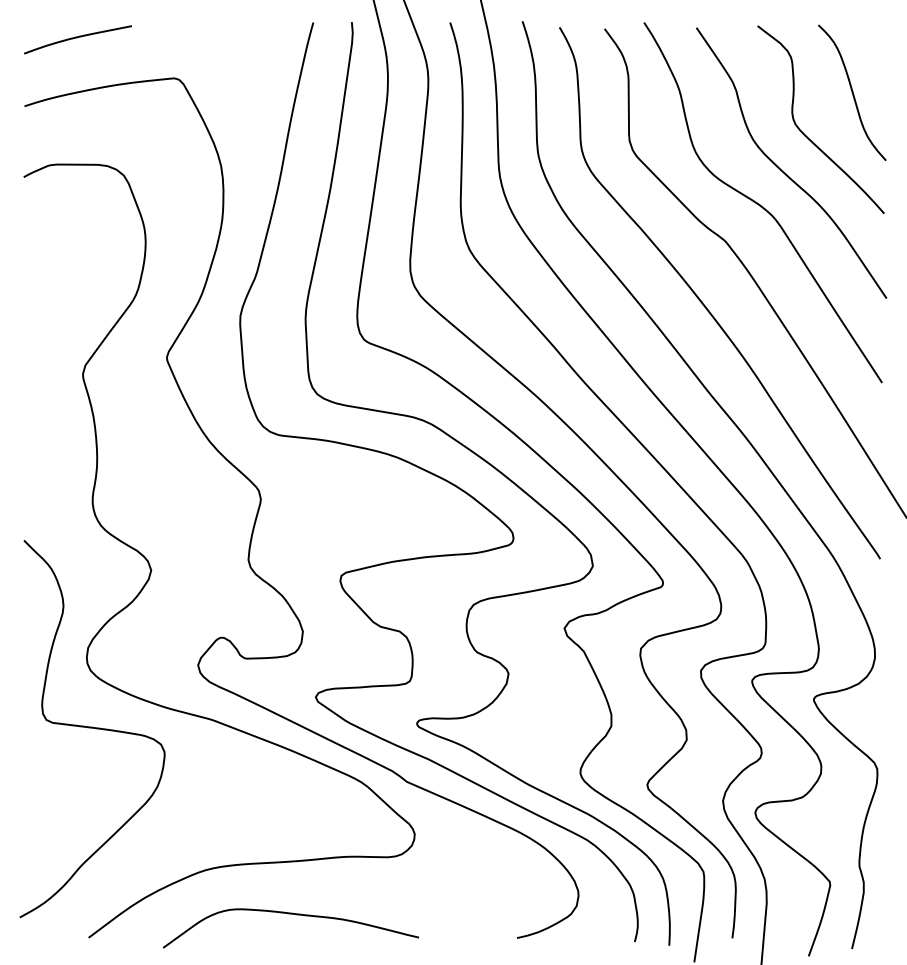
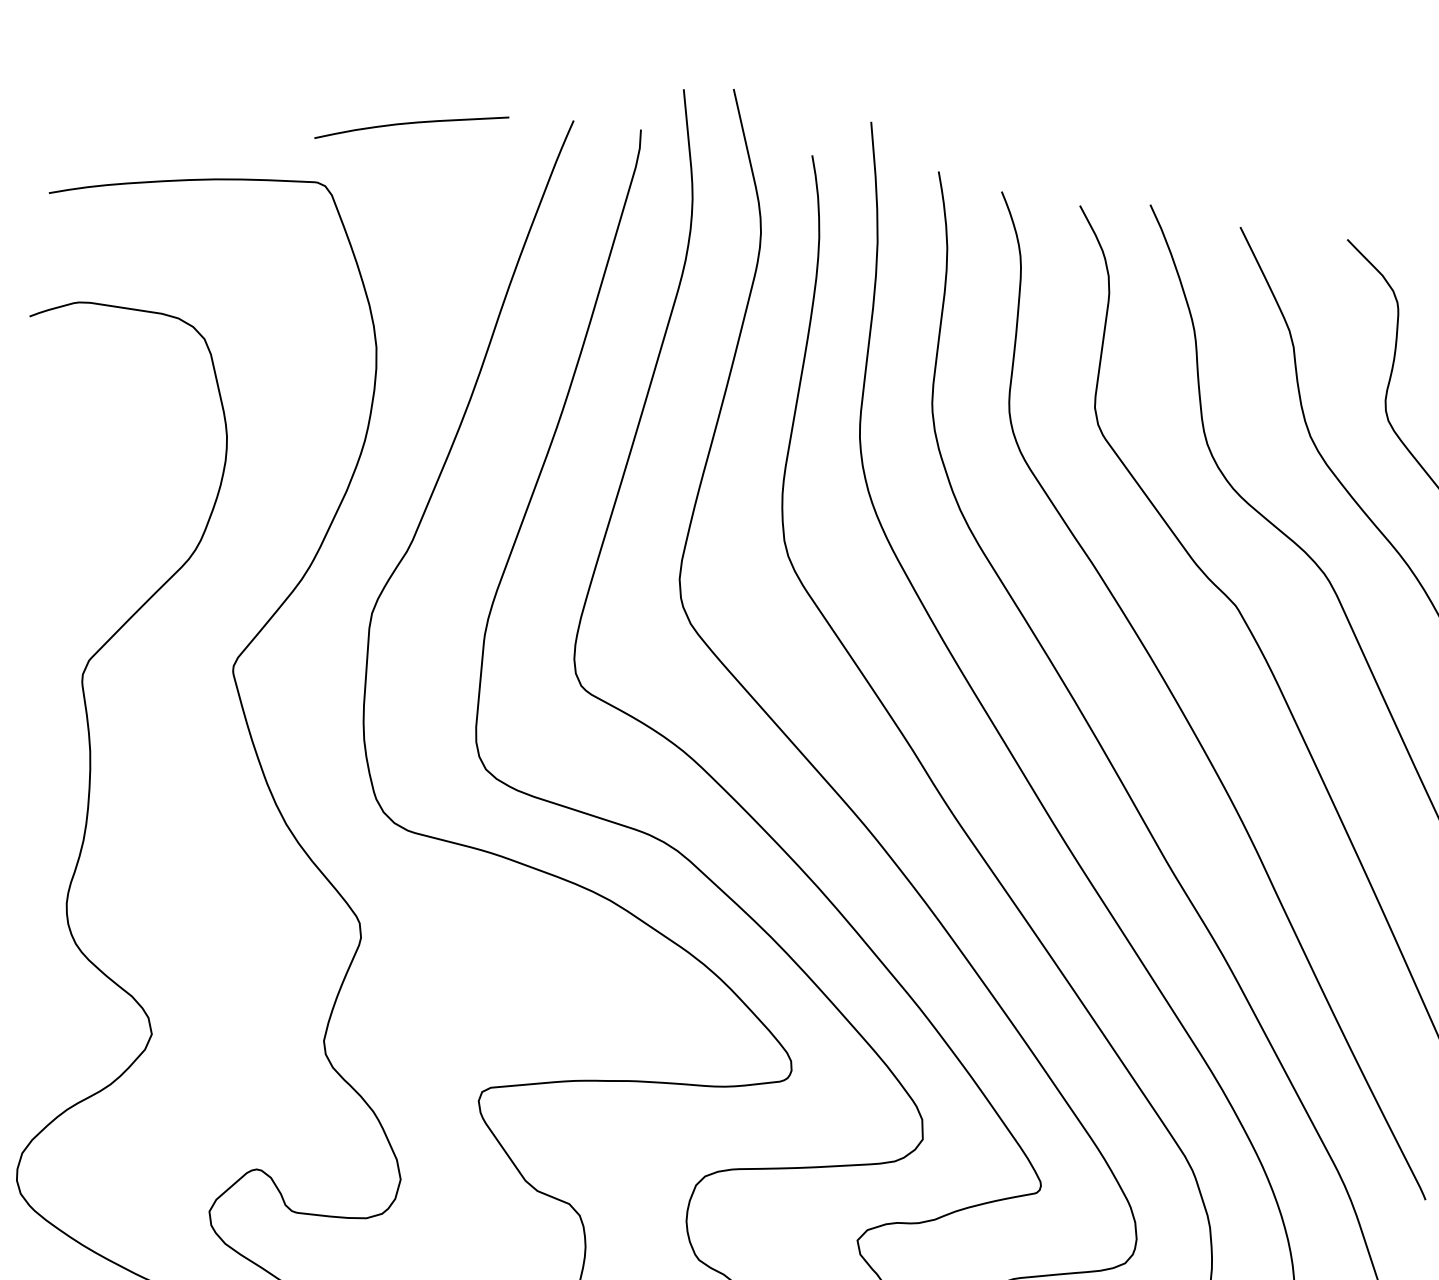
curve: (77, 38) -> (411, 125), moved

